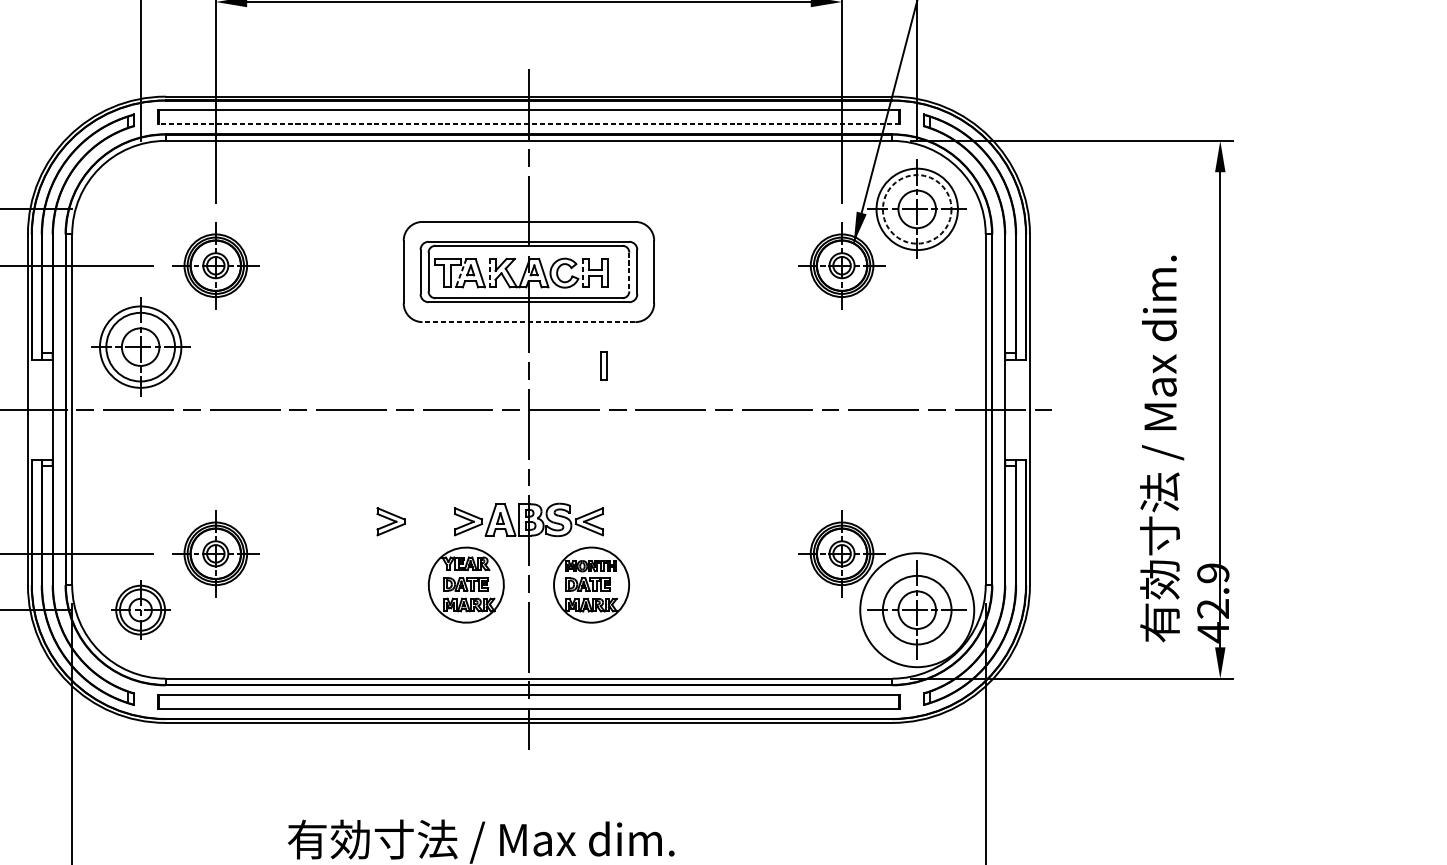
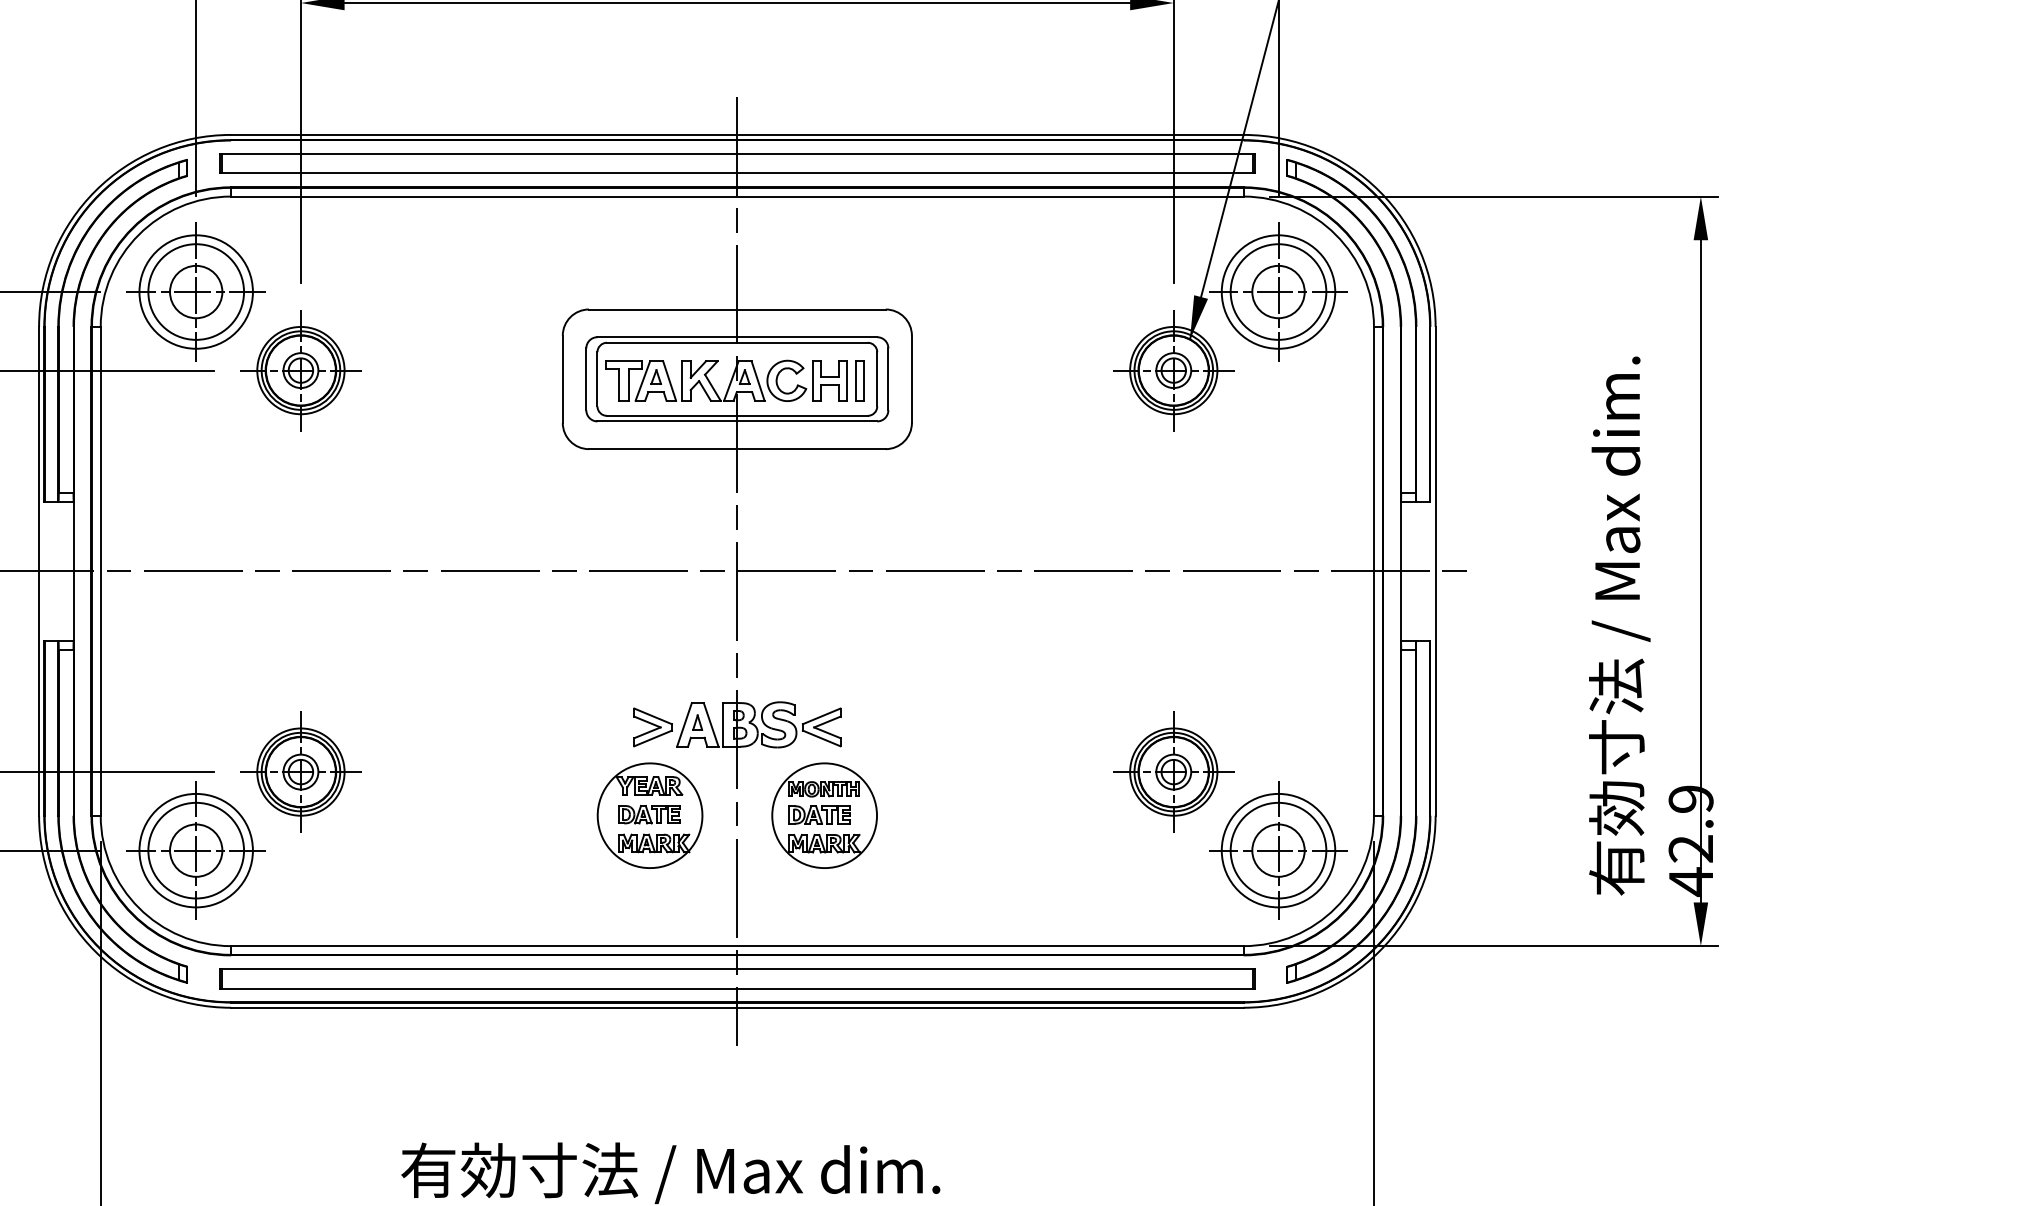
line: (529, 124) -> (737, 173), dashed -> solid
circle: (917, 208) -> (1278, 291), dashed -> solid
line: (489, 272) -> (682, 380), dashed -> solid
line: (582, 272) -> (812, 380), dashed -> solid
line: (629, 272) -> (877, 379), dashed -> solid
line: (460, 273) -> (642, 381), dashed -> solid
line: (528, 322) -> (736, 449), dashed -> solid
part: (140, 346) -> (195, 291), moved
part: (602, 365) -> (859, 380), moved
part: (390, 521) -> (544, 727), removed
part: (140, 610) -> (195, 850), size x1.67
circle: (917, 610) -> (1278, 850), size x0.71

